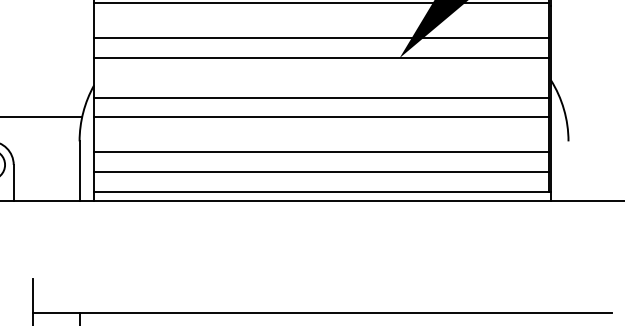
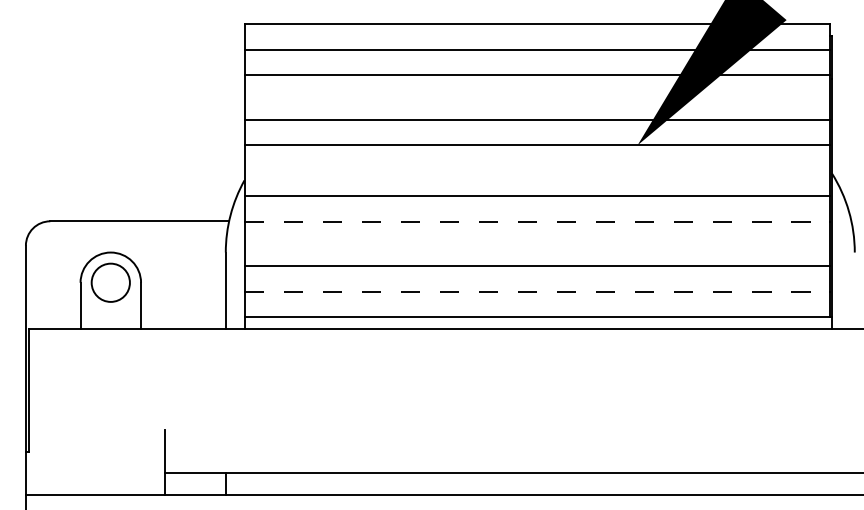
line: (321, 117) -> (537, 221), solid -> dashed
line: (321, 171) -> (537, 291), solid -> dashed

